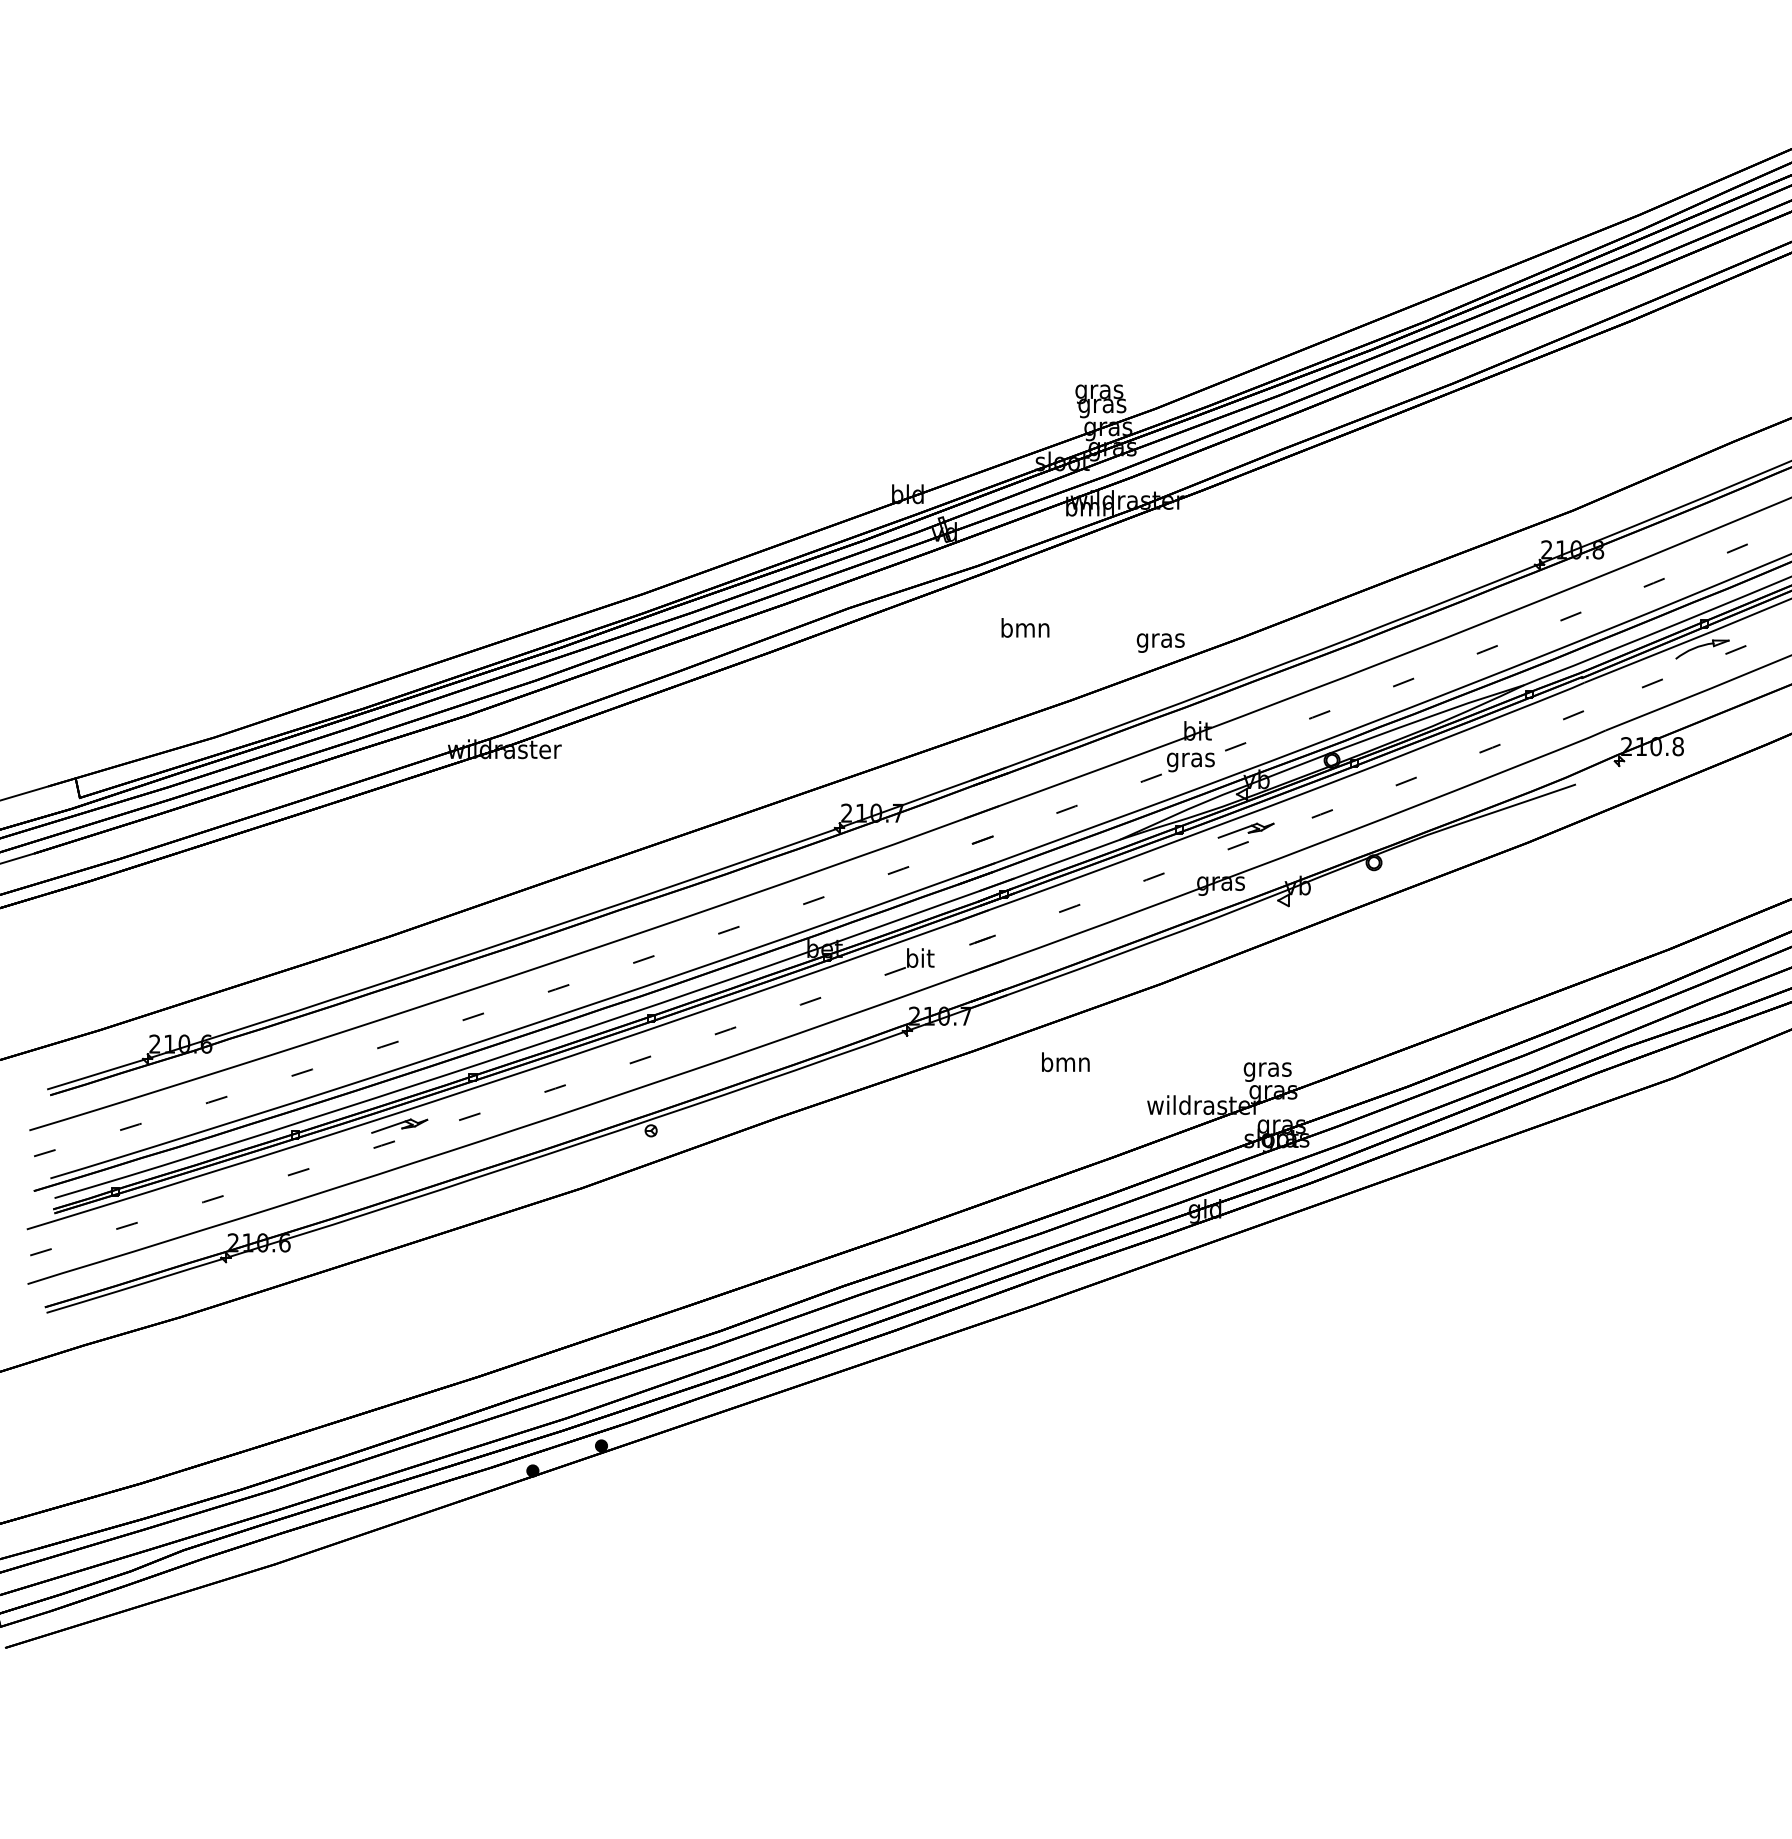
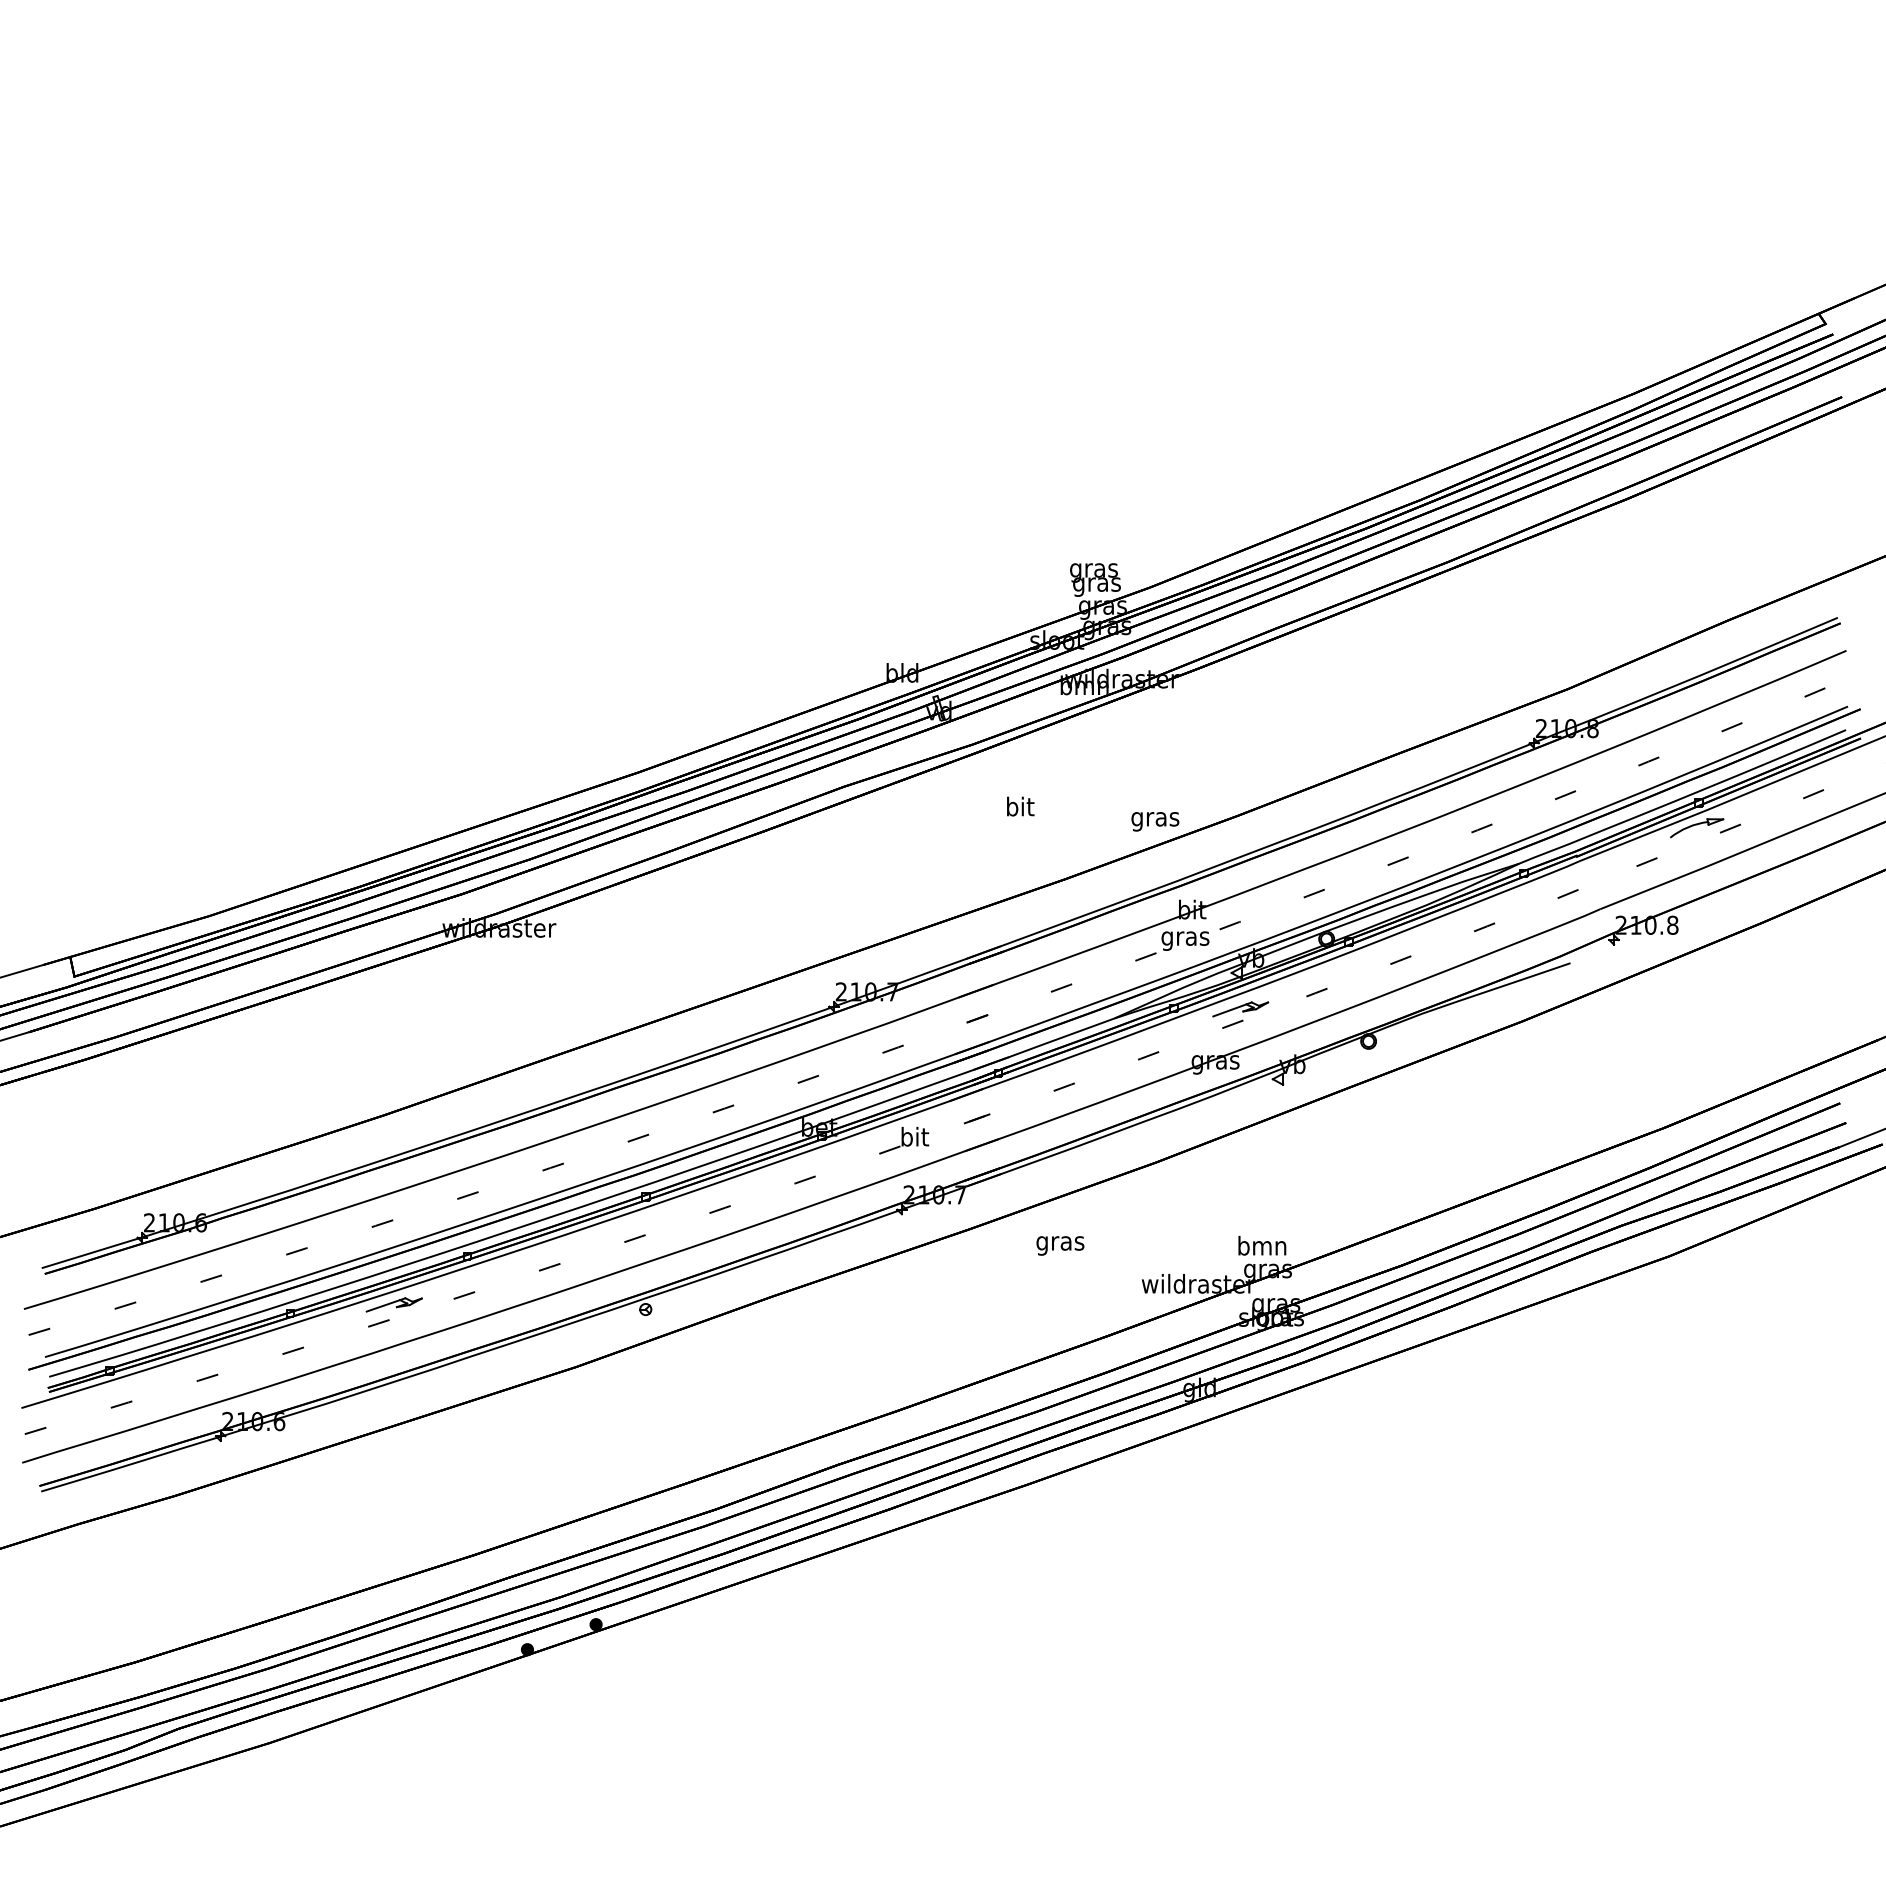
text: (1024, 627) -> (1019, 806), bmn -> bit
text: (1065, 1064) -> (1060, 1243), bmn -> gras
text: (1267, 1068) -> (1262, 1247), gras -> bmn

